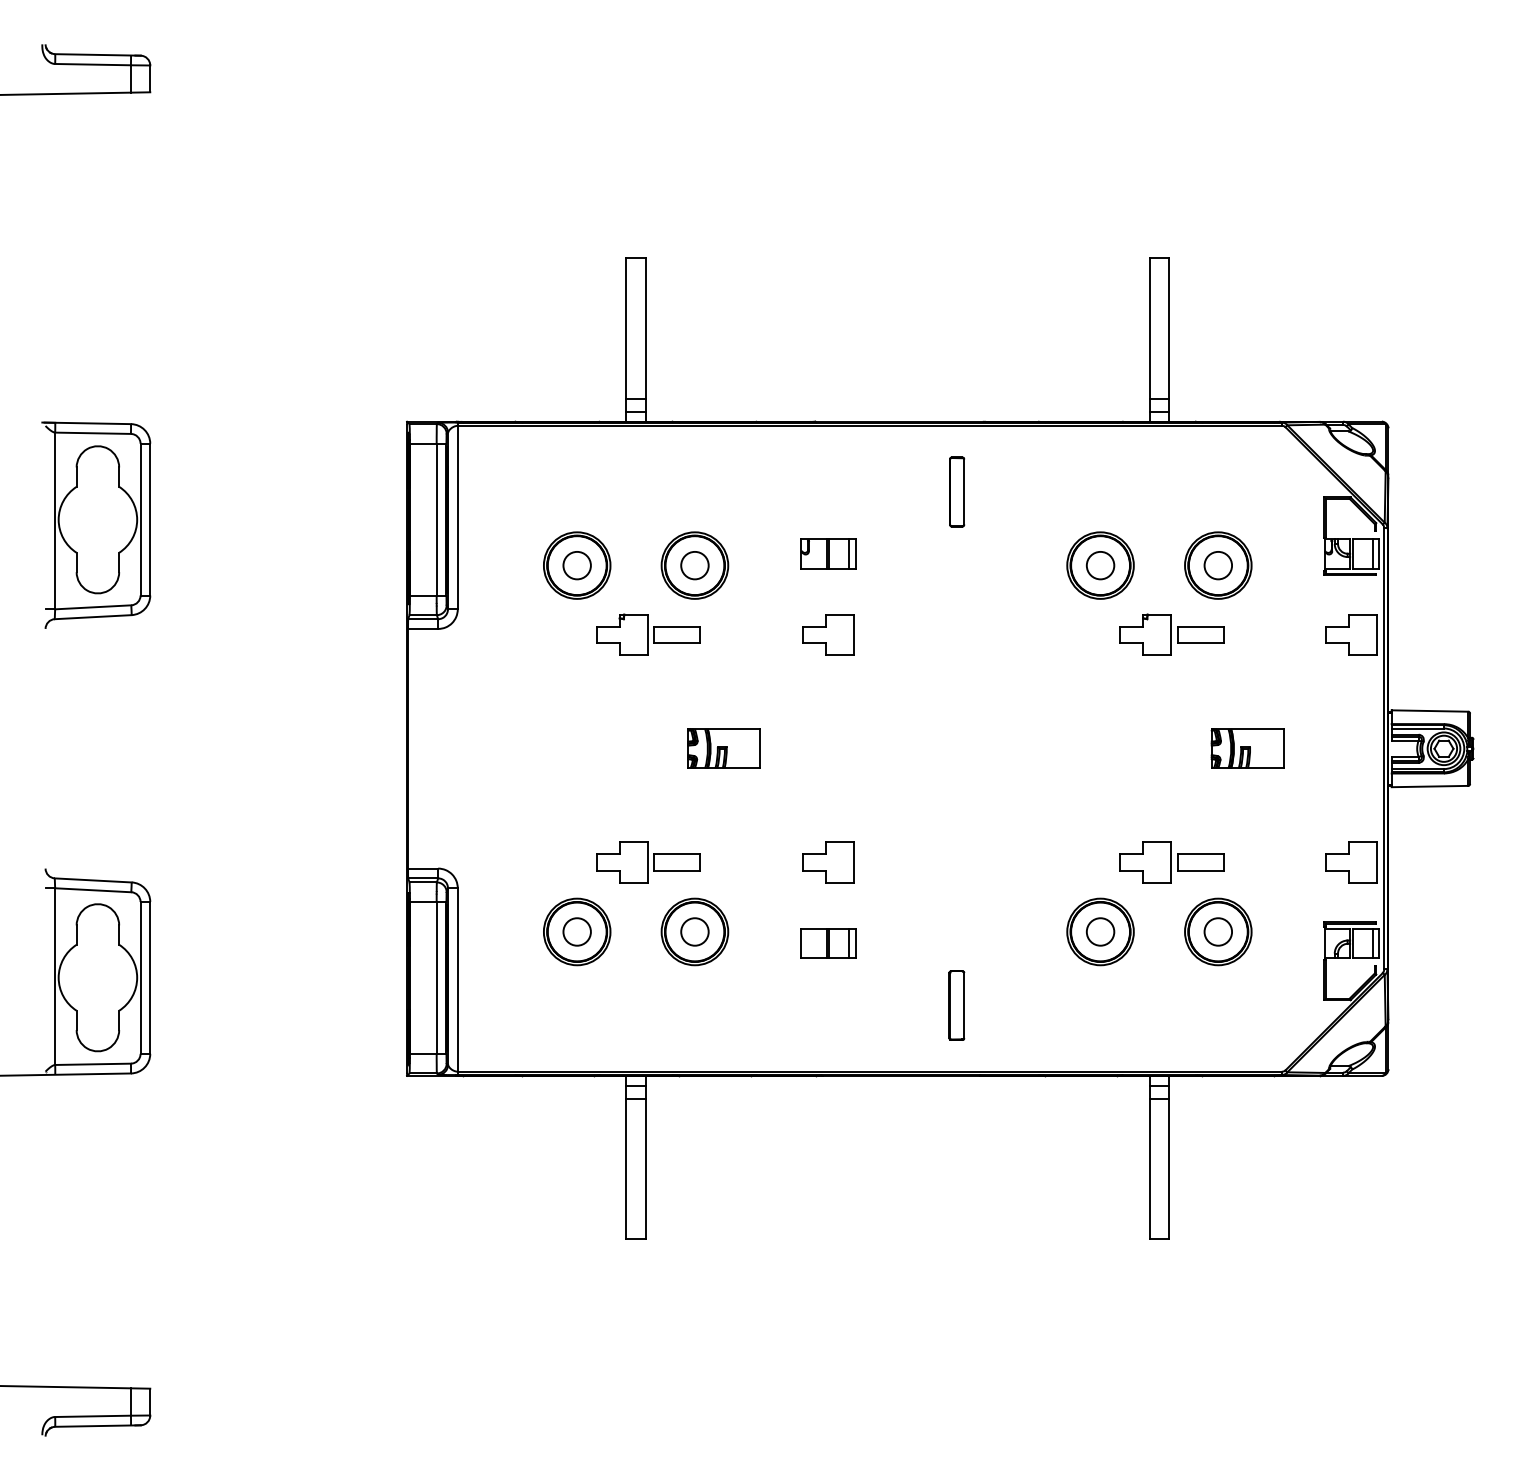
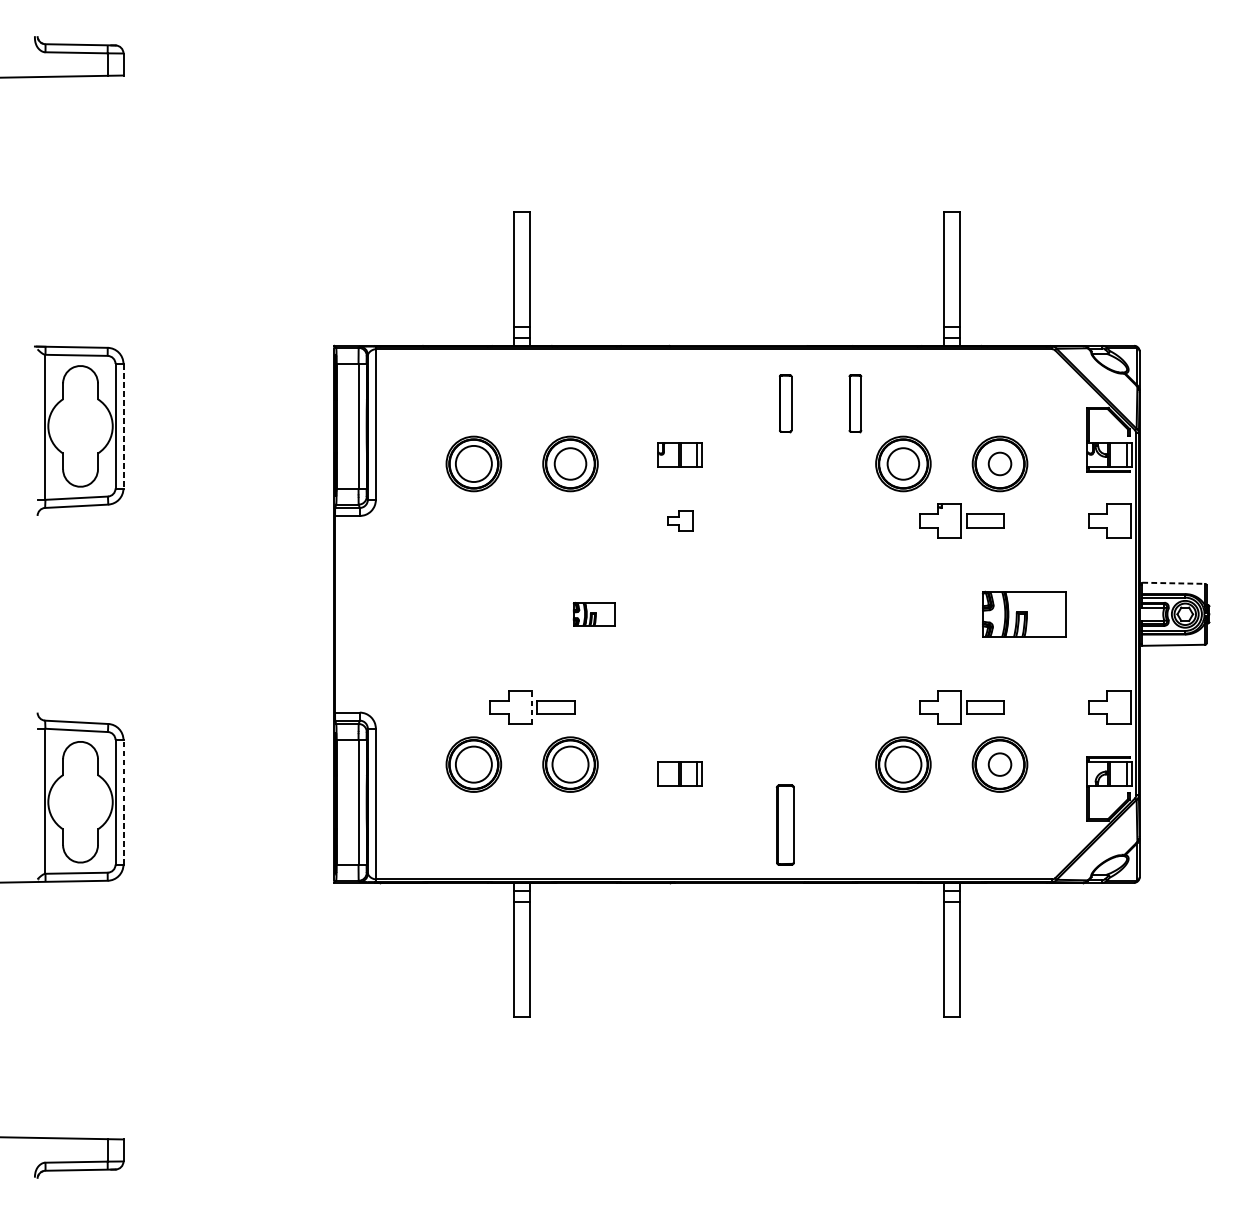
part: (1042, 491) -> (855, 403), added
line: (150, 519) -> (123, 426), solid -> dashed
circle: (576, 565) -> (473, 463), size x1.6
circle: (694, 565) -> (570, 463), size x1.4
circle: (1100, 565) -> (903, 463), size x1.4
part: (648, 634) -> (532, 520), removed
part: (828, 634) -> (680, 520), size x0.6
line: (1430, 711) -> (1174, 583), solid -> dashed
part: (723, 748) -> (593, 614), size x0.7
part: (1247, 748) -> (1024, 614), size x1.4
line: (647, 862) -> (531, 707), solid -> dashed
part: (828, 862) -> (680, 707), removed
circle: (576, 931) -> (473, 764), size x1.6
circle: (694, 931) -> (570, 764), size x1.6
circle: (1100, 931) -> (903, 764), size x1.6
line: (150, 977) -> (123, 802), solid -> dashed
part: (956, 1005) -> (785, 824), size x1.4

